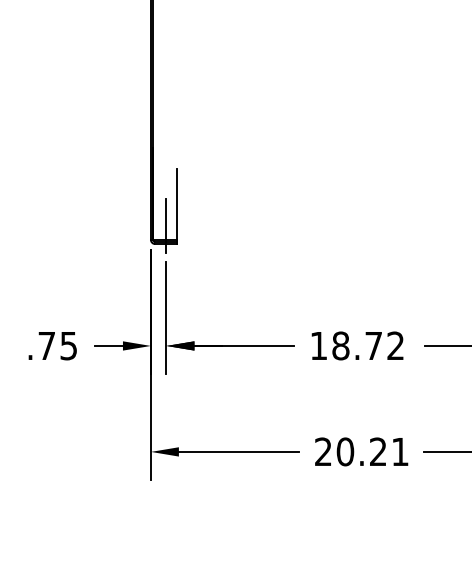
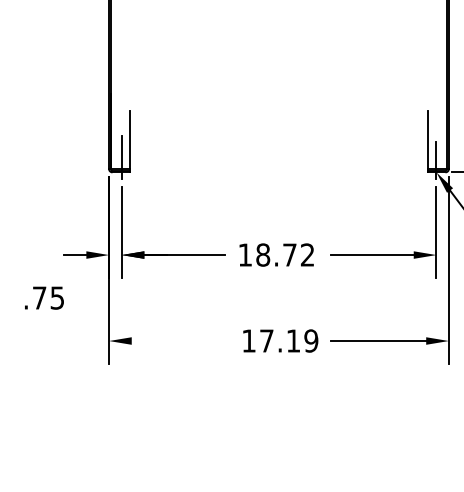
text: (52, 345) -> (44, 297), moved
text: (362, 451) -> (280, 340), 20.21 -> 17.19
line: (237, 452) -> (179, 341), removed

